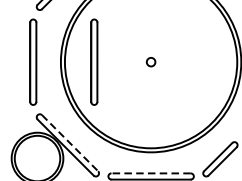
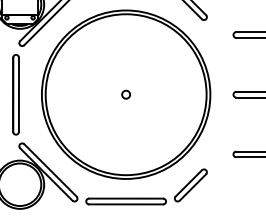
part: (93, 61) -> (72, 94), removed
line: (70, 143) -> (50, 170), dashed -> solid
line: (150, 173) -> (125, 198), dashed -> solid

